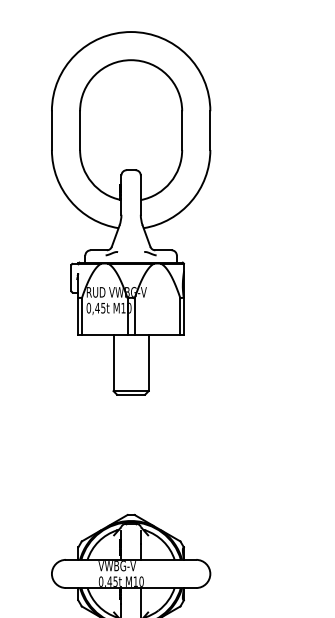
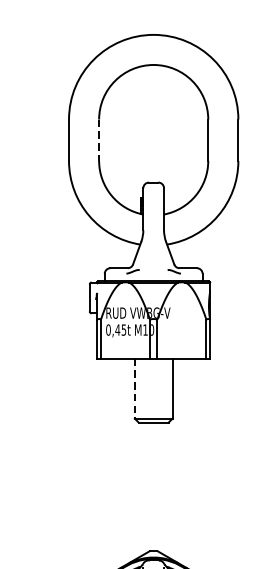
line: (80, 131) -> (99, 141), solid -> dashed
line: (113, 363) -> (134, 389), solid -> dashed

